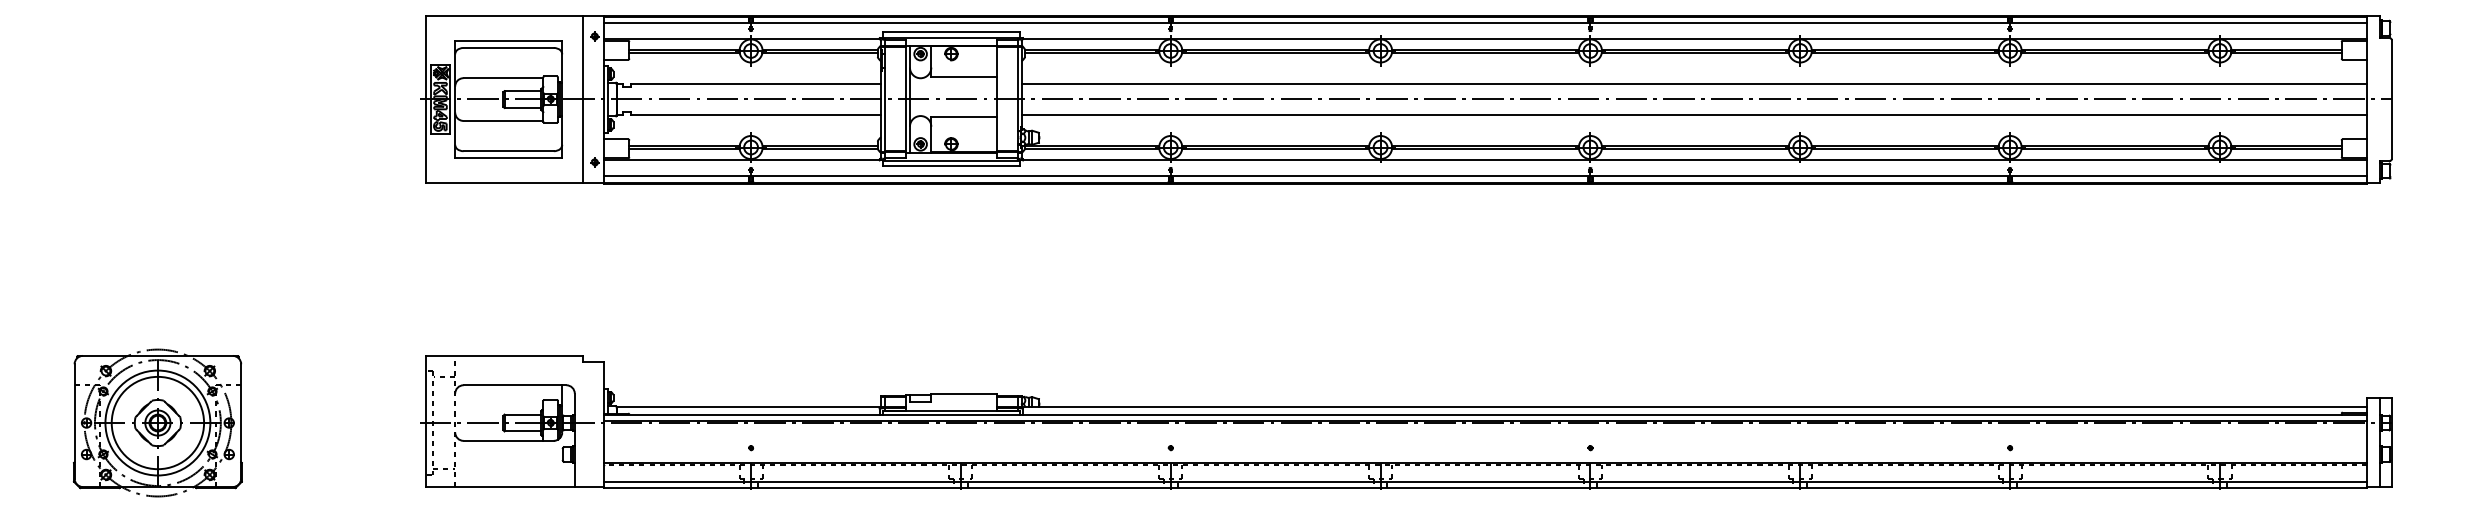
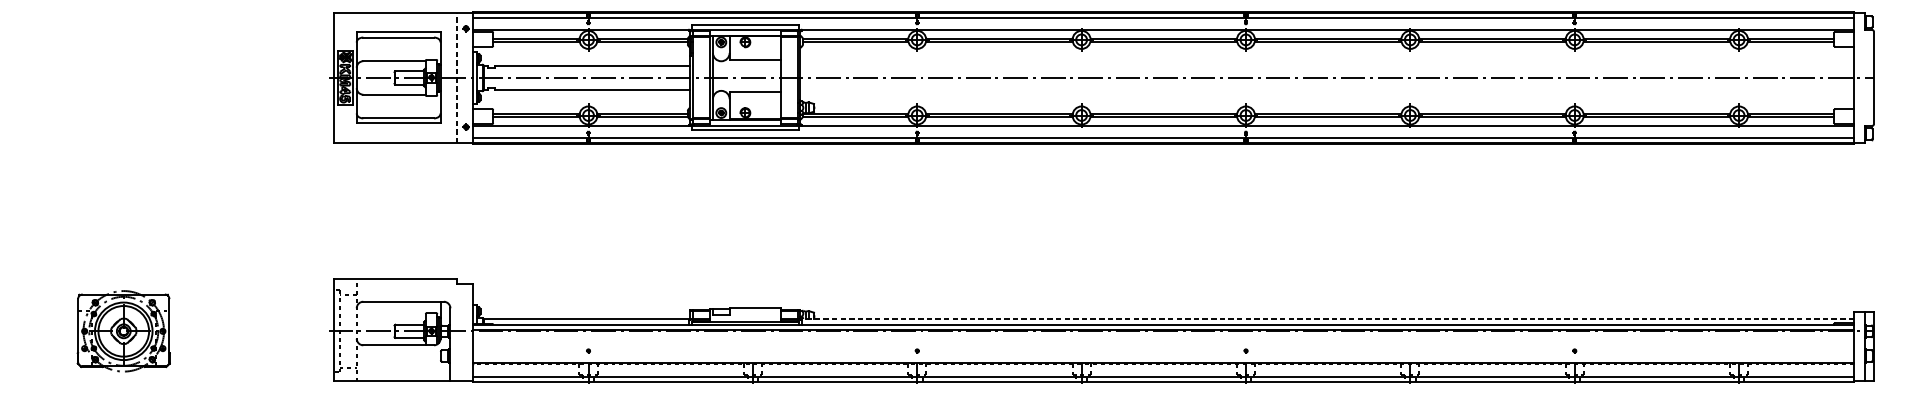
line: (1693, 83) -> (1326, 65), removed
line: (583, 99) -> (457, 77), solid -> dashed
line: (1693, 115) -> (1326, 90), removed
line: (1694, 407) -> (1327, 319), solid -> dashed
part: (157, 422) -> (123, 330), size x0.7

